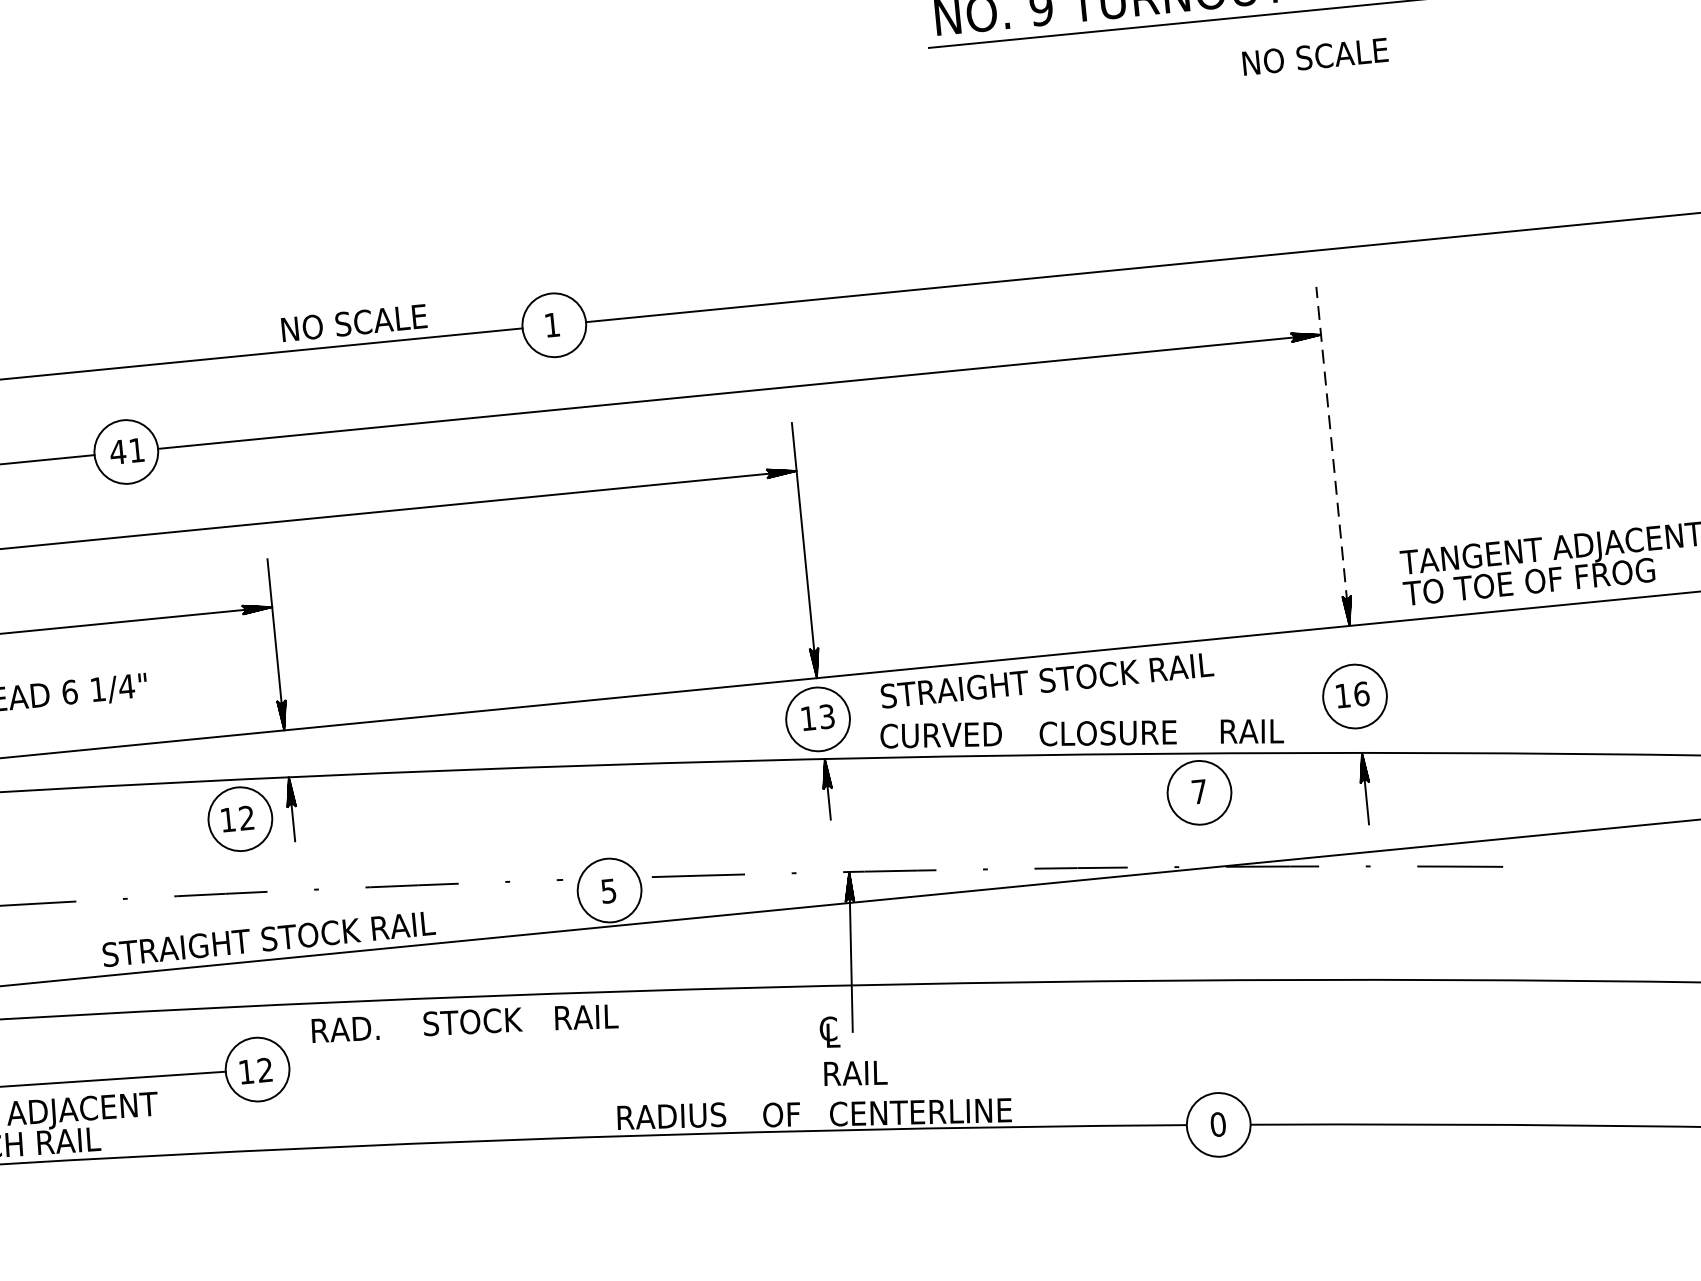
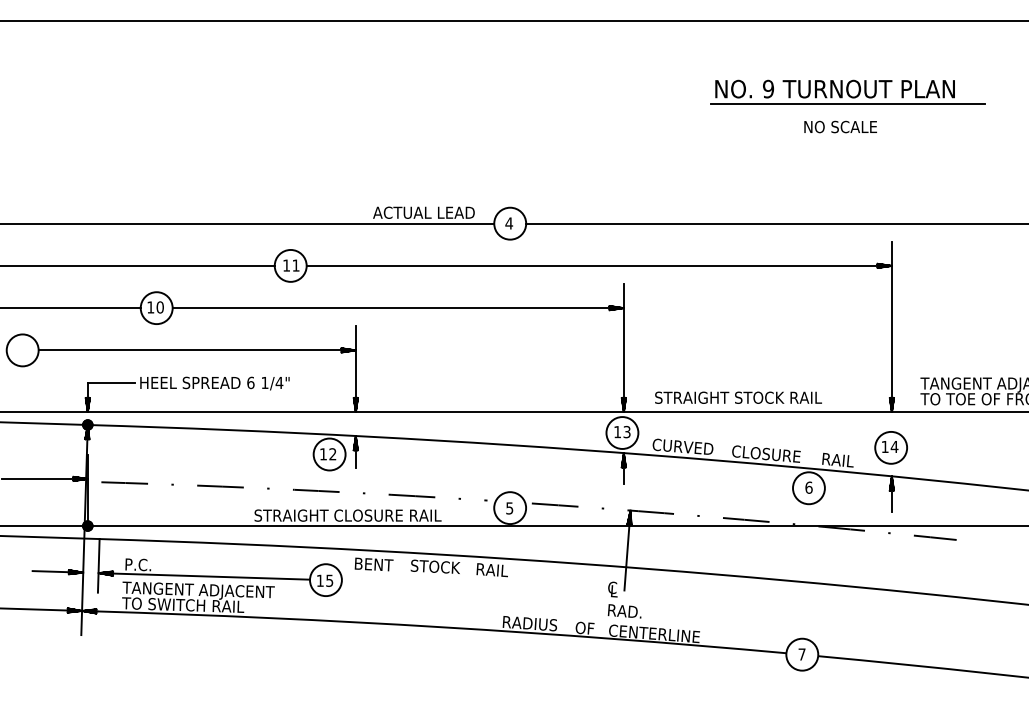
text: (1314, 55) -> (840, 126), moved
text: (379, 319) -> (423, 212), NO SCALE -> ACTUAL LEAD
text: (552, 325) -> (509, 223), 1 -> 4
text: (117, 451) -> (286, 265), 41 -> 11
line: (1332, 455) -> (891, 326), dashed -> solid
text: (1047, 679) -> (738, 397), moved
text: (1361, 693) -> (894, 446), 16 -> 14
text: (1198, 791) -> (808, 487), 7 -> 6
text: (367, 929) -> (387, 515), STRAIGHT STOCK RAIL -> STRAIGHT CLOSURE RAIL
text: (350, 1029) -> (374, 564), RAD. -> BENT
text: (264, 1069) -> (329, 580), 12 -> 15
text: (878, 1071) -> (635, 611), RAIL -> RAD.
text: (1217, 1124) -> (801, 654), 0 -> 7

